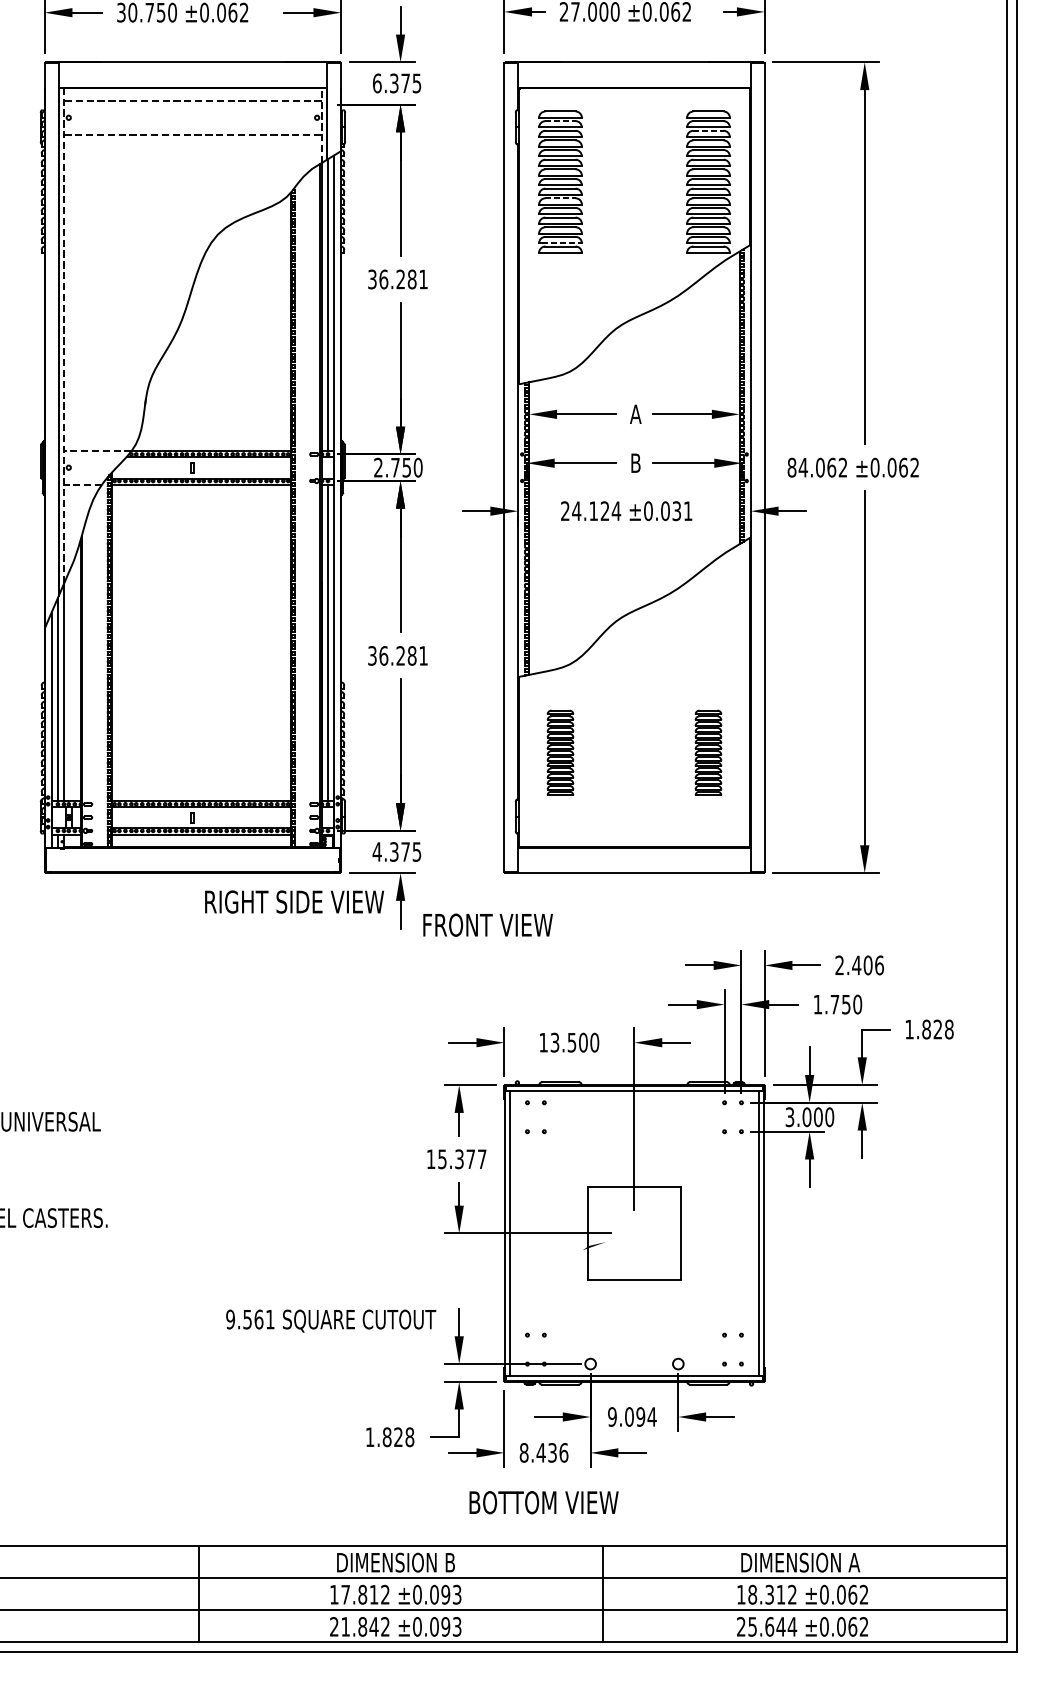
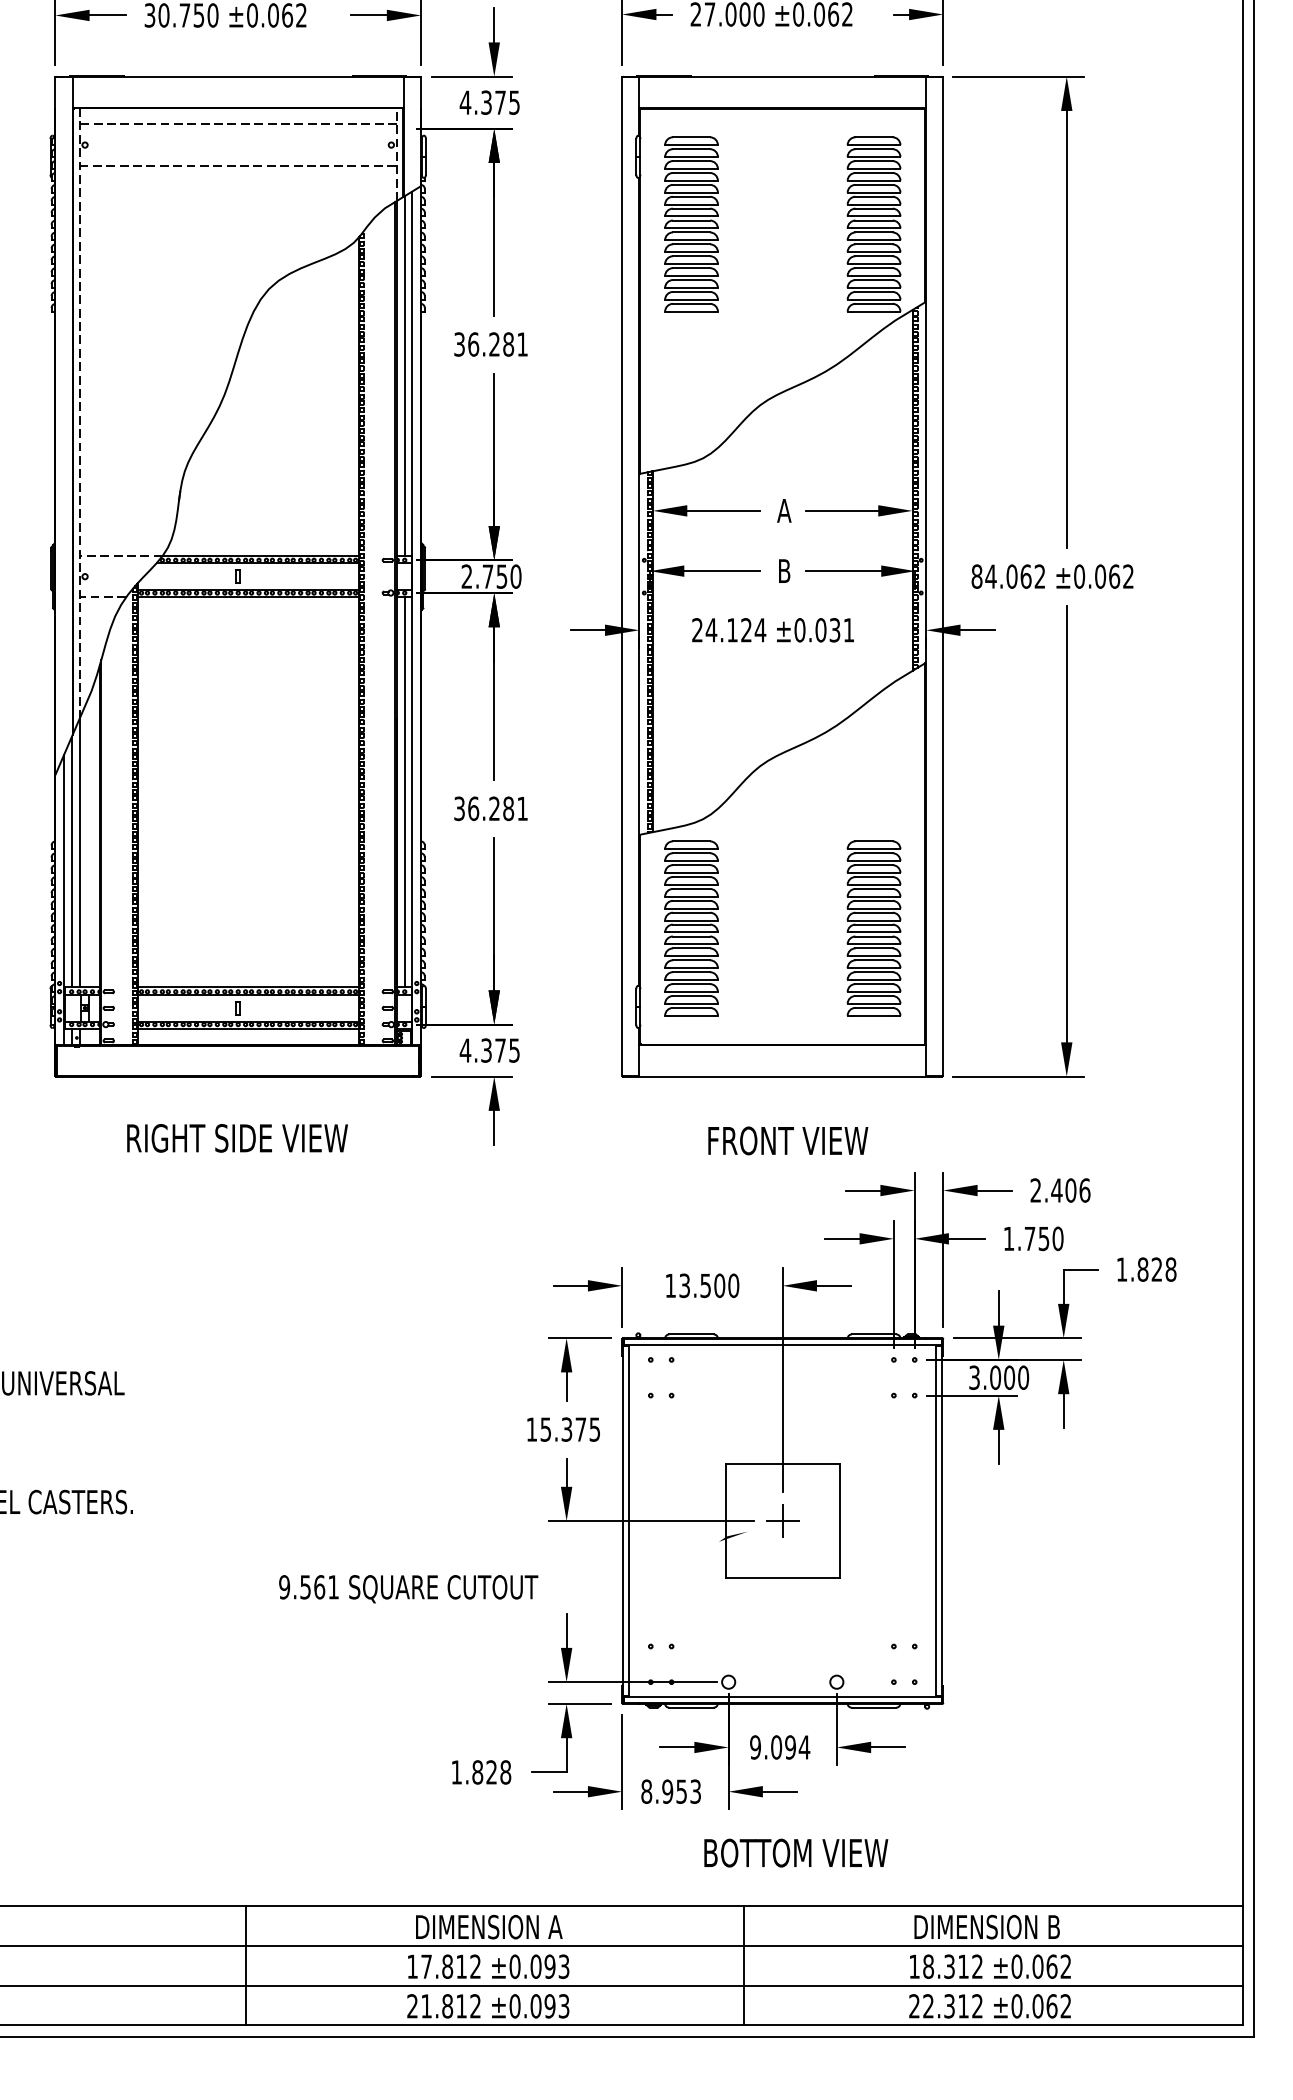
text: (377, 83) -> (465, 102), 6.375 -> 4.375
line: (560, 121) -> (691, 149), dashed -> solid
line: (708, 131) -> (874, 161), dashed -> solid
line: (560, 198) -> (691, 244), dashed -> solid
line: (561, 242) -> (692, 299), dashed -> solid
part: (560, 752) -> (691, 928), size x1.67
part: (708, 752) -> (873, 928), size x1.67
text: (294, 902) -> (237, 1138), moved
text: (488, 924) -> (788, 1140), moved
text: (481, 1159) -> (594, 1429), 15.377 -> 15.375
part: (634, 1232) -> (782, 1520), added
text: (331, 1321) -> (408, 1589), moved
text: (552, 1452) -> (681, 1791), 8.436 -> 8.953
text: (544, 1502) -> (796, 1852), moved
text: (450, 1562) -> (555, 1926), DIMENSION B -> DIMENSION A
text: (853, 1562) -> (1053, 1926), DIMENSION A -> DIMENSION B
text: (374, 1627) -> (461, 2006), 21.842 -> 21.812
text: (772, 1627) -> (953, 2006), 25.644 -> 22.312

